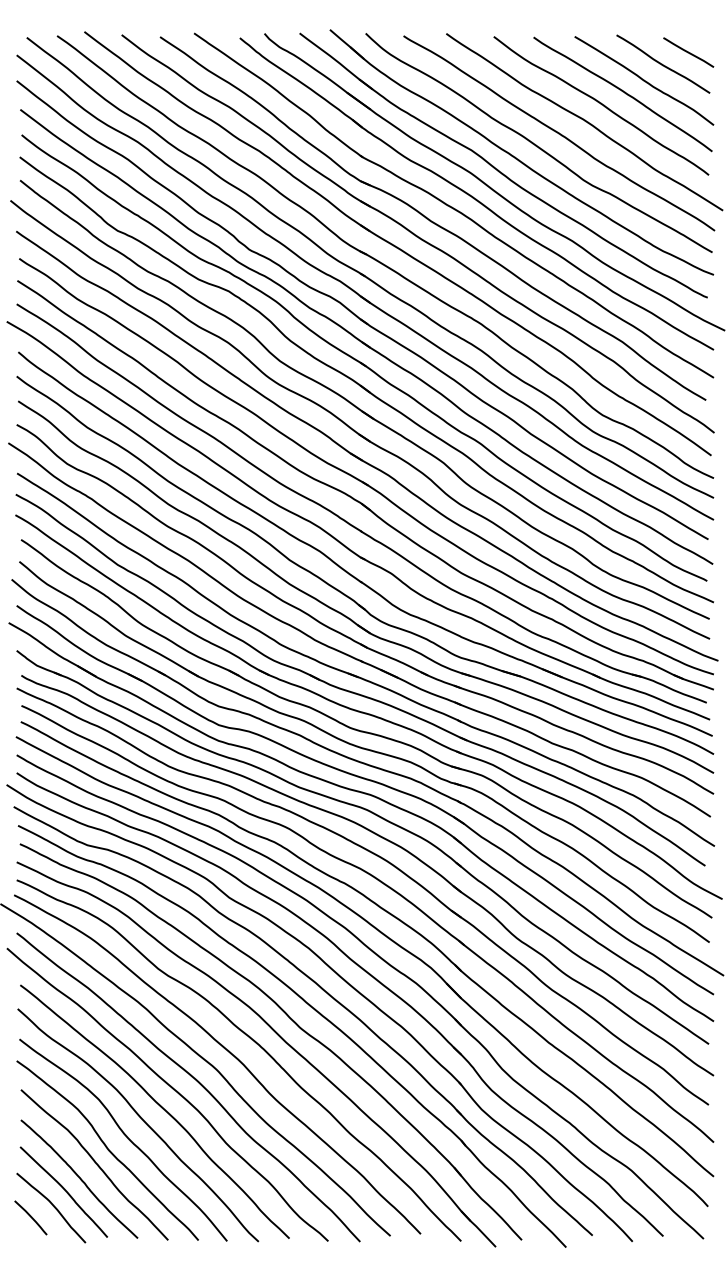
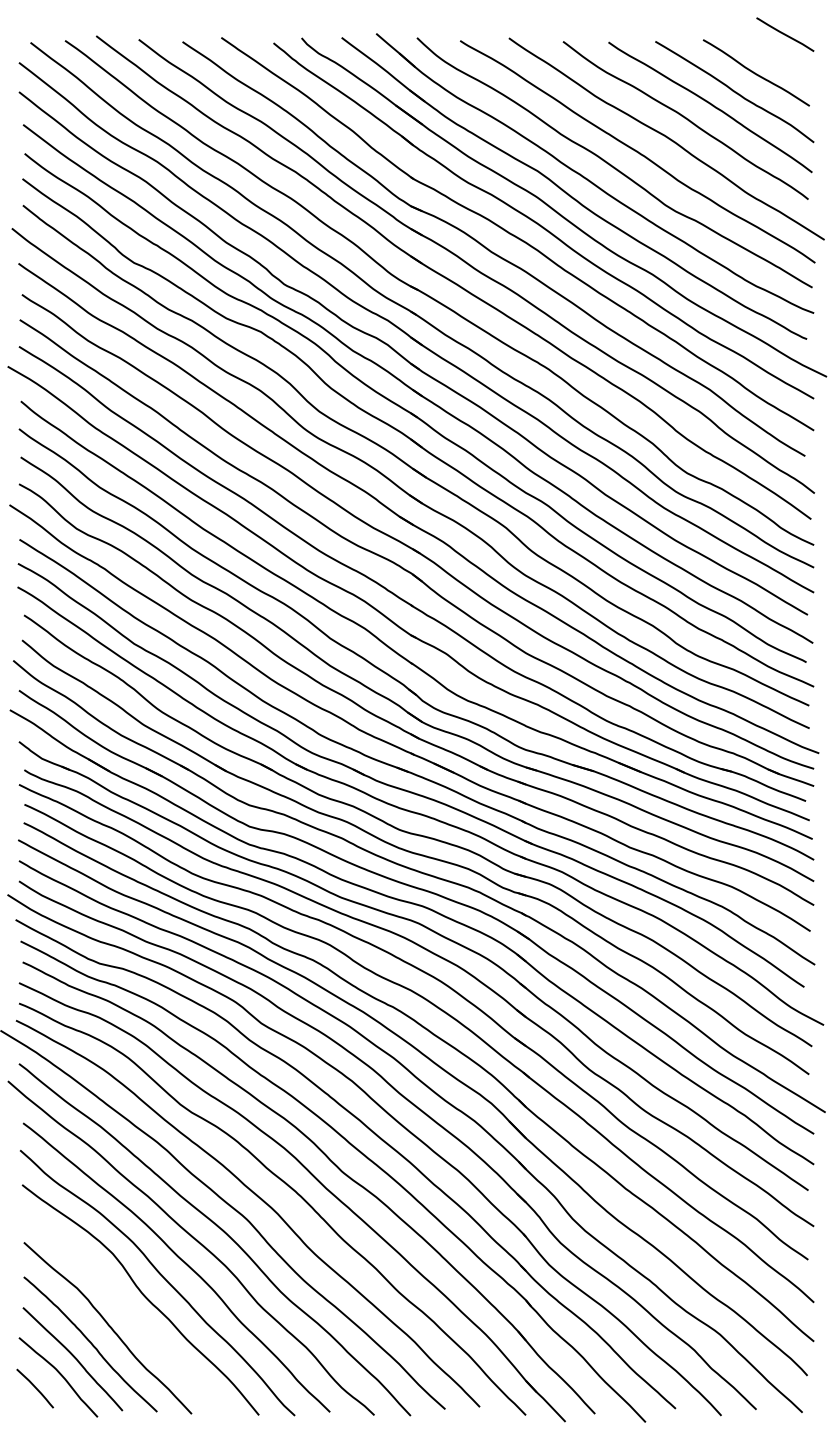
line: (688, 52) -> (785, 34), moved
curve: (107, 1149) -> (122, 1310), removed

